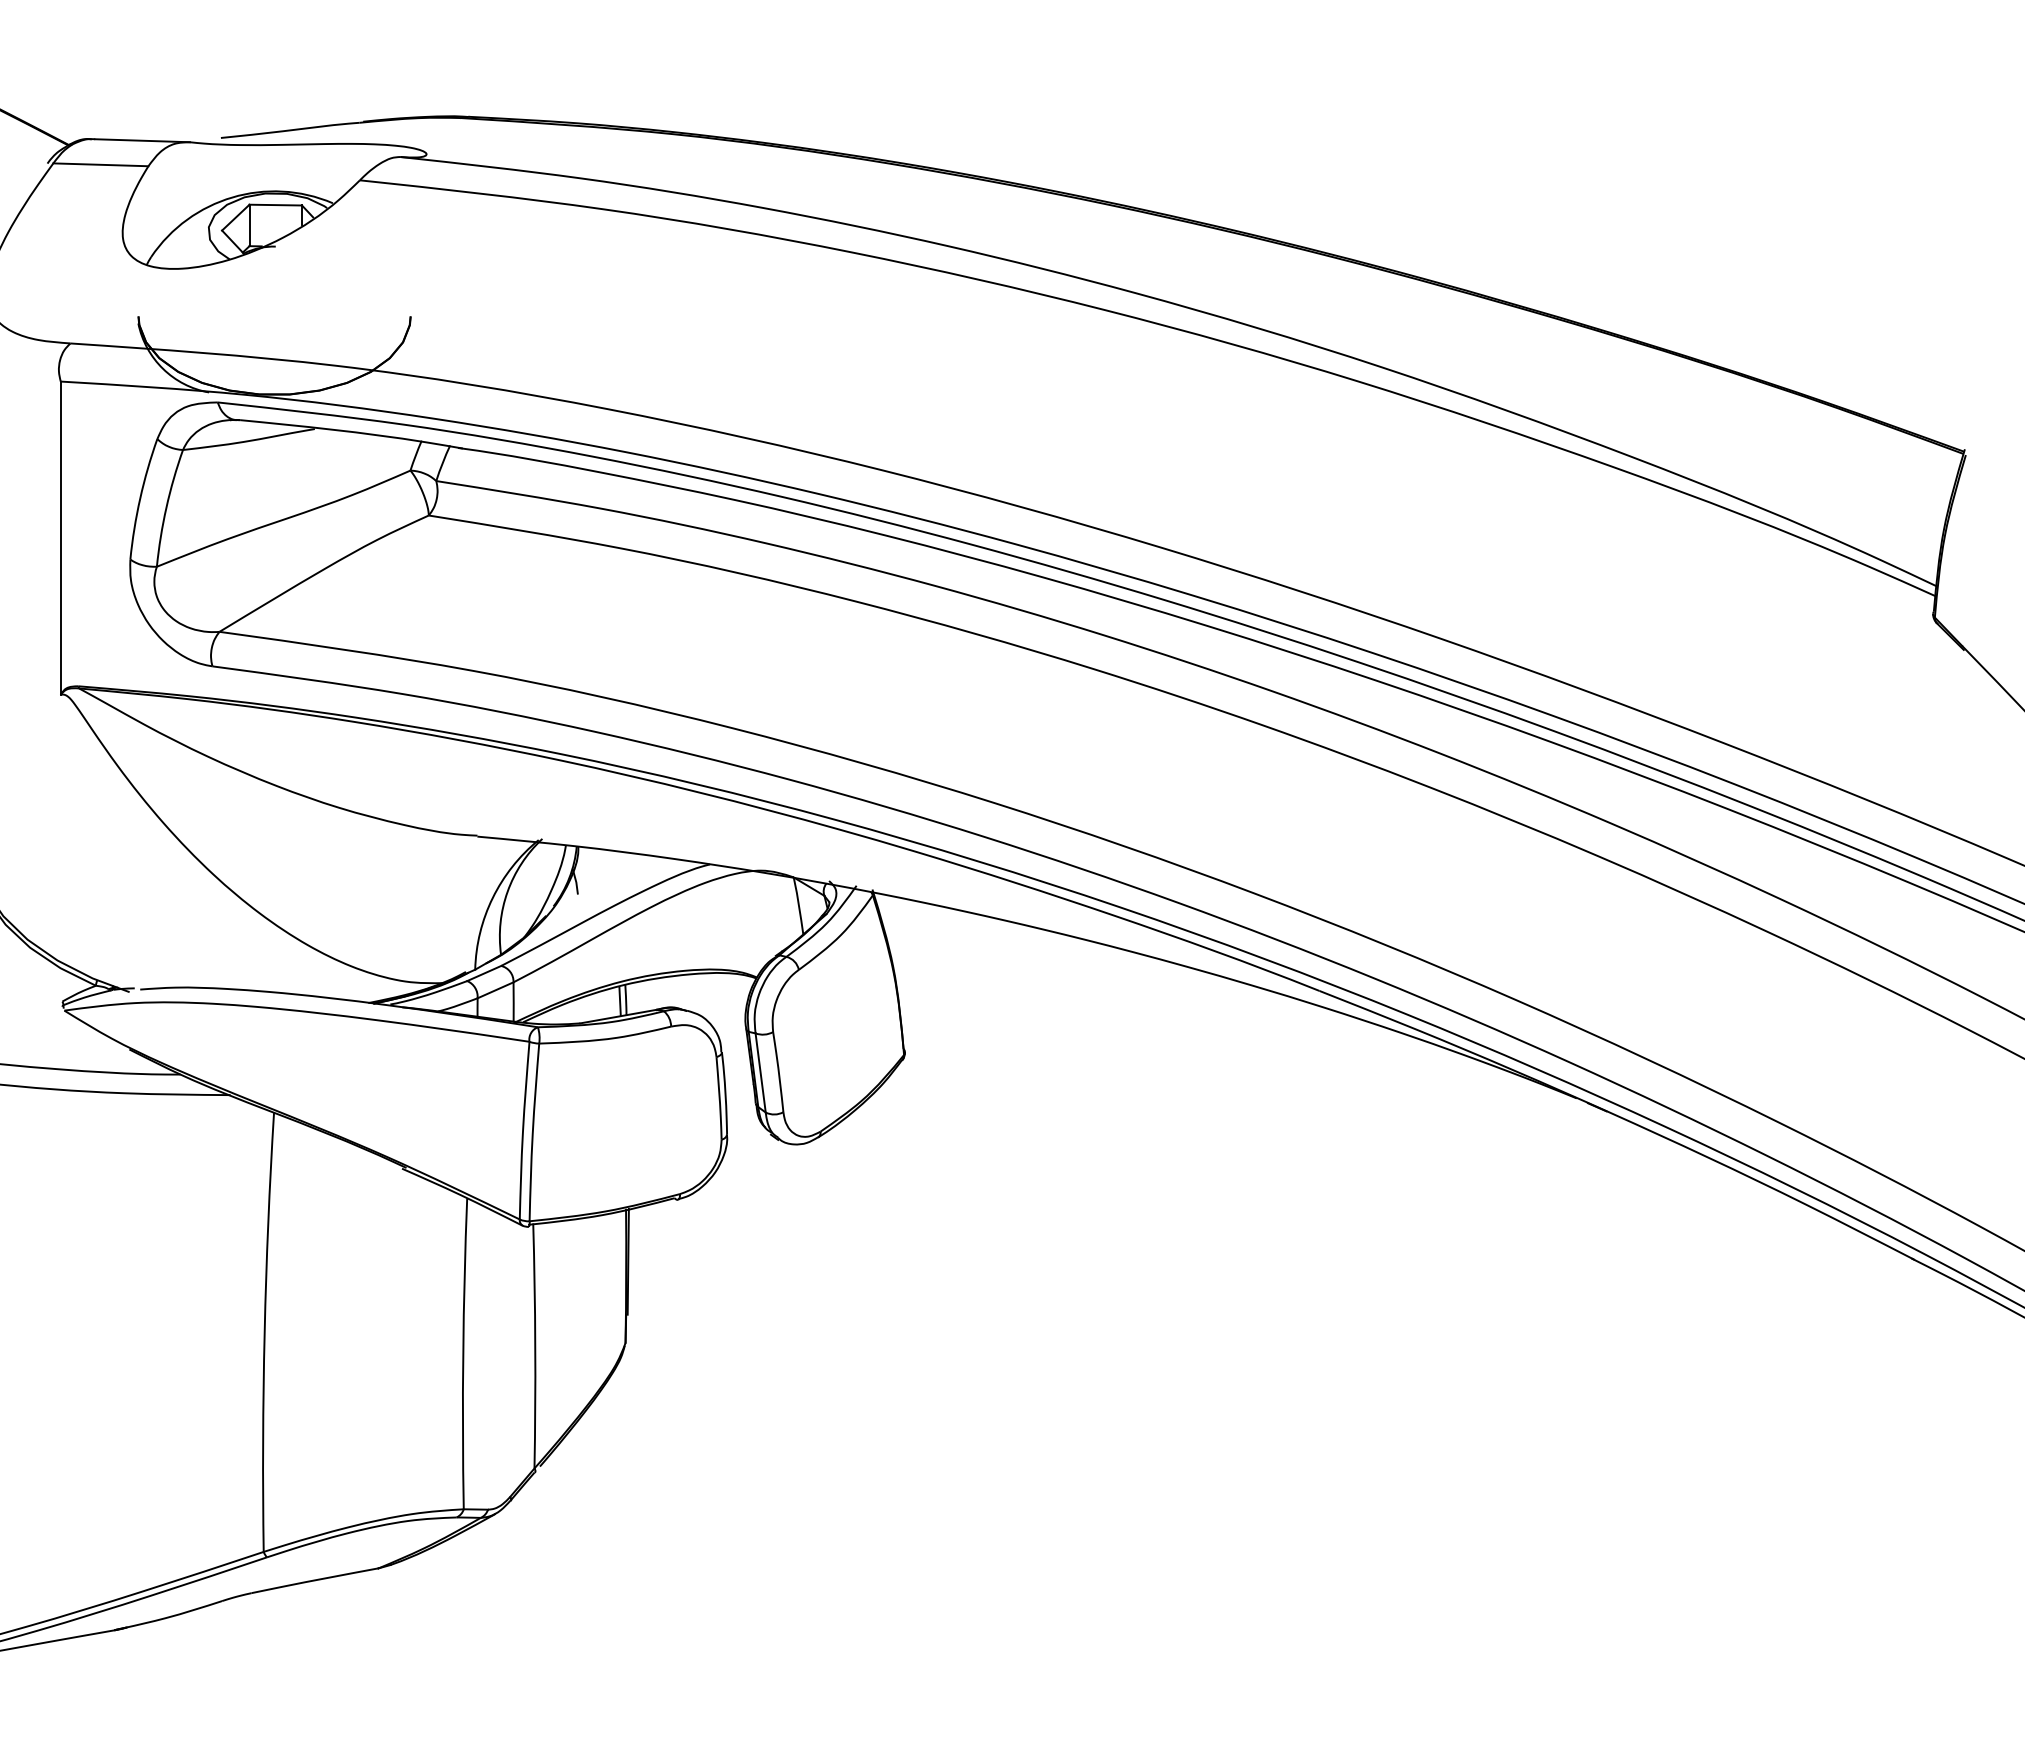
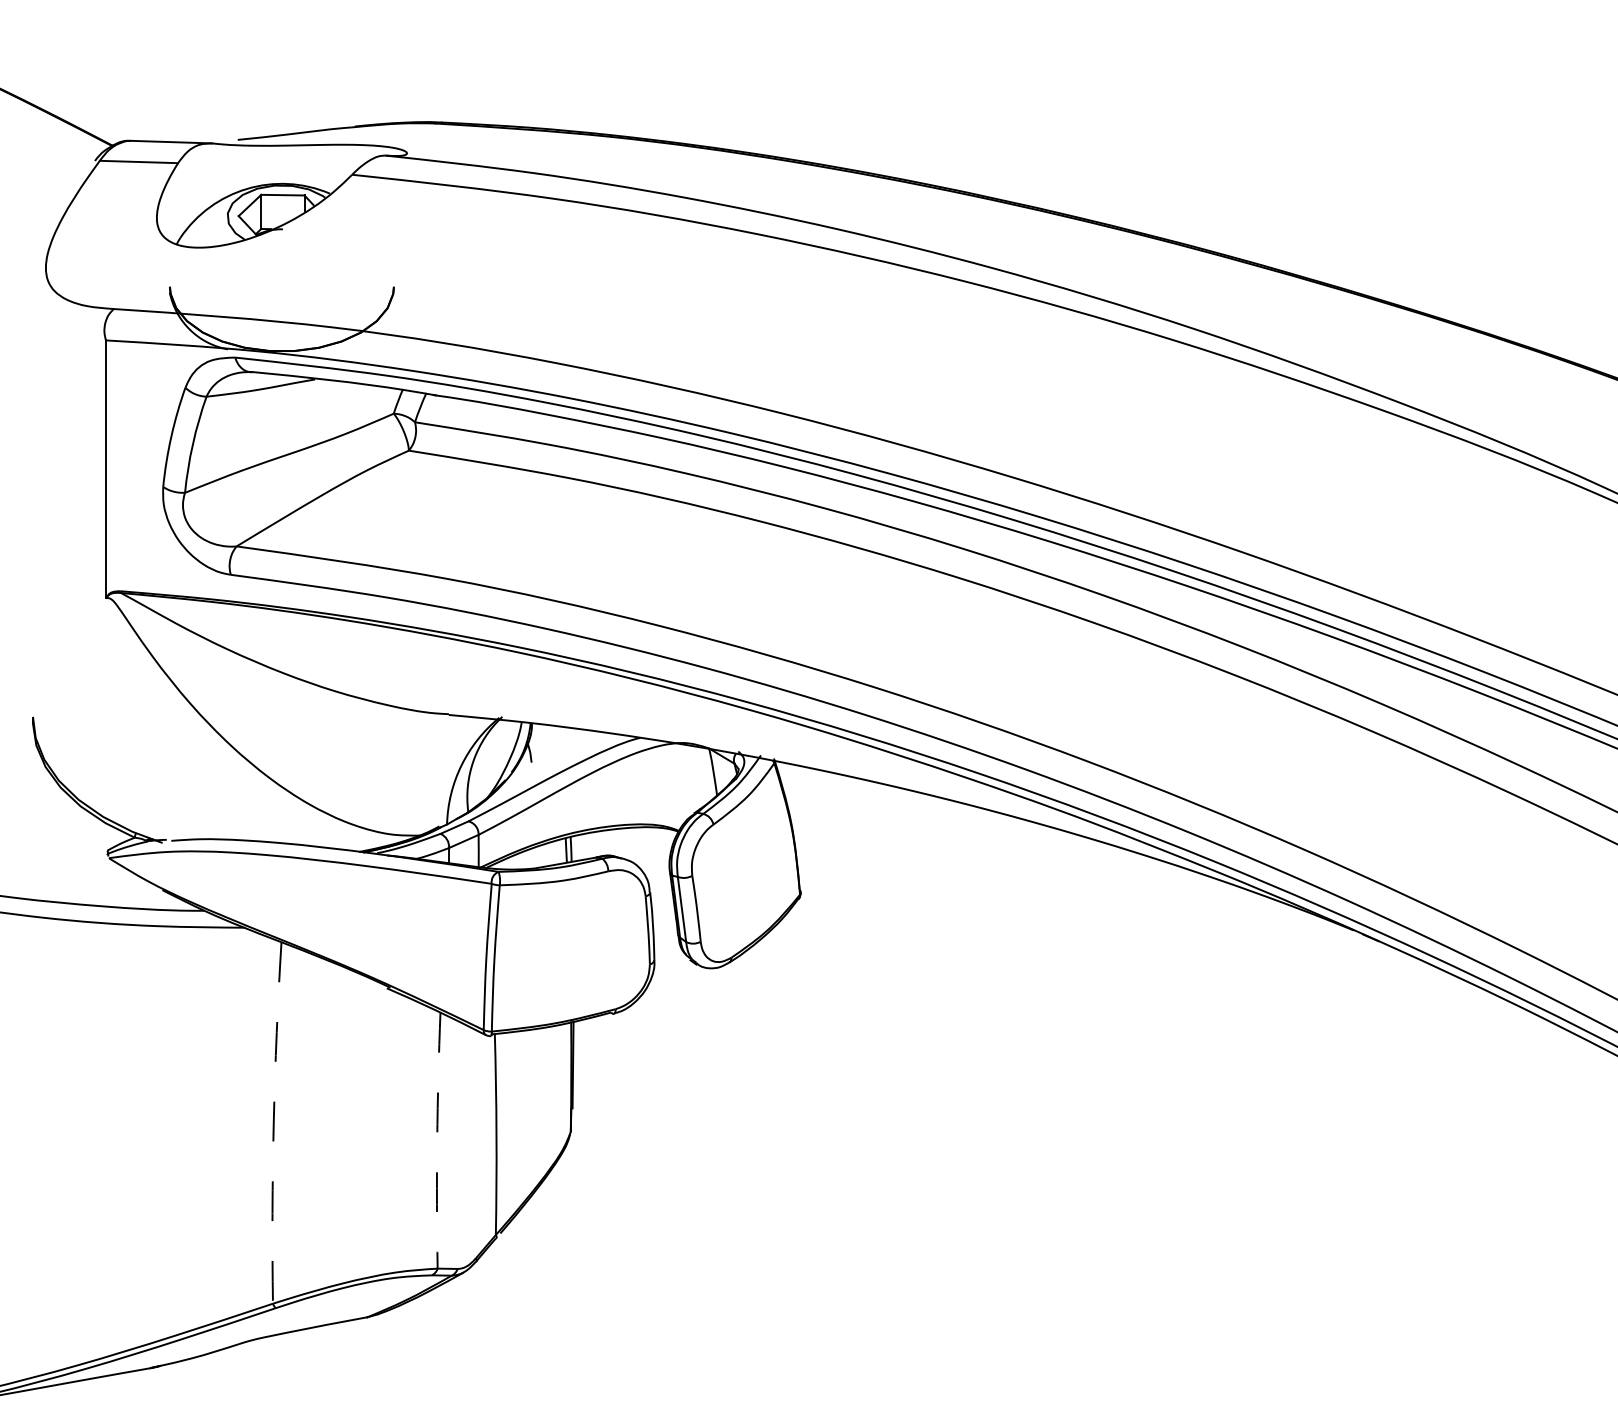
arc: (264, 1332) -> (273, 1123), solid -> dashed
arc: (463, 1353) -> (437, 1140), solid -> dashed

